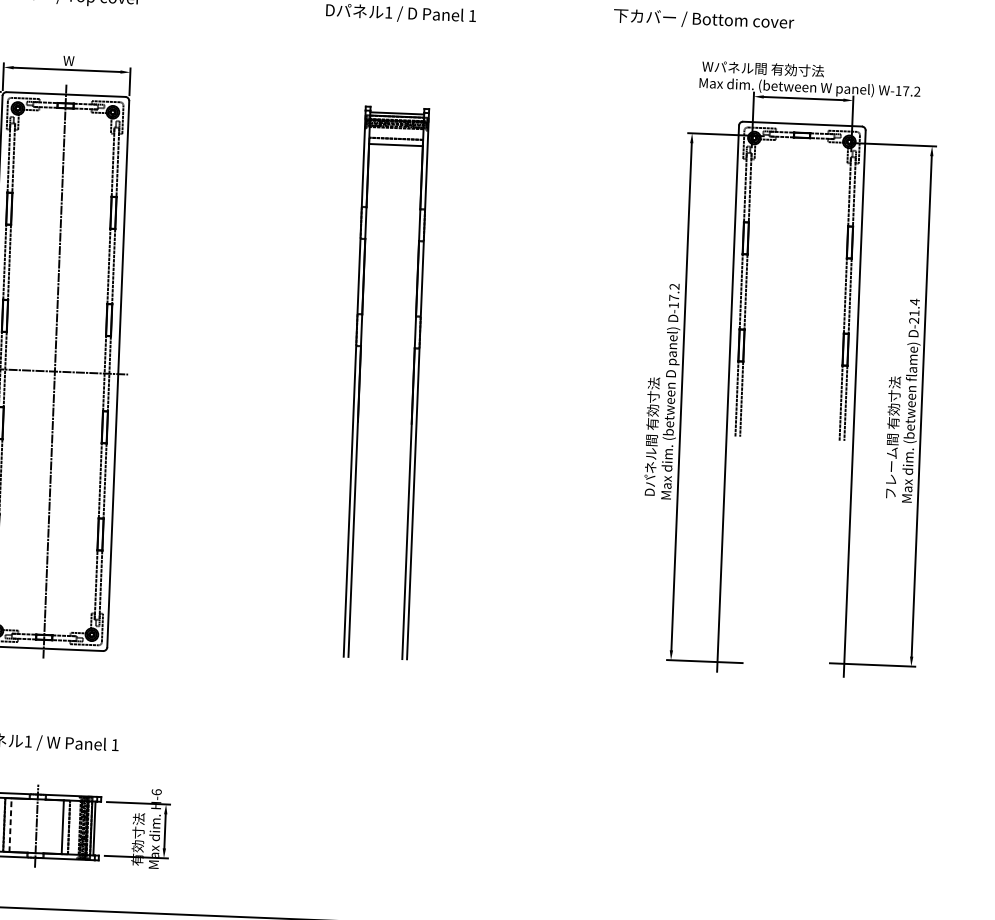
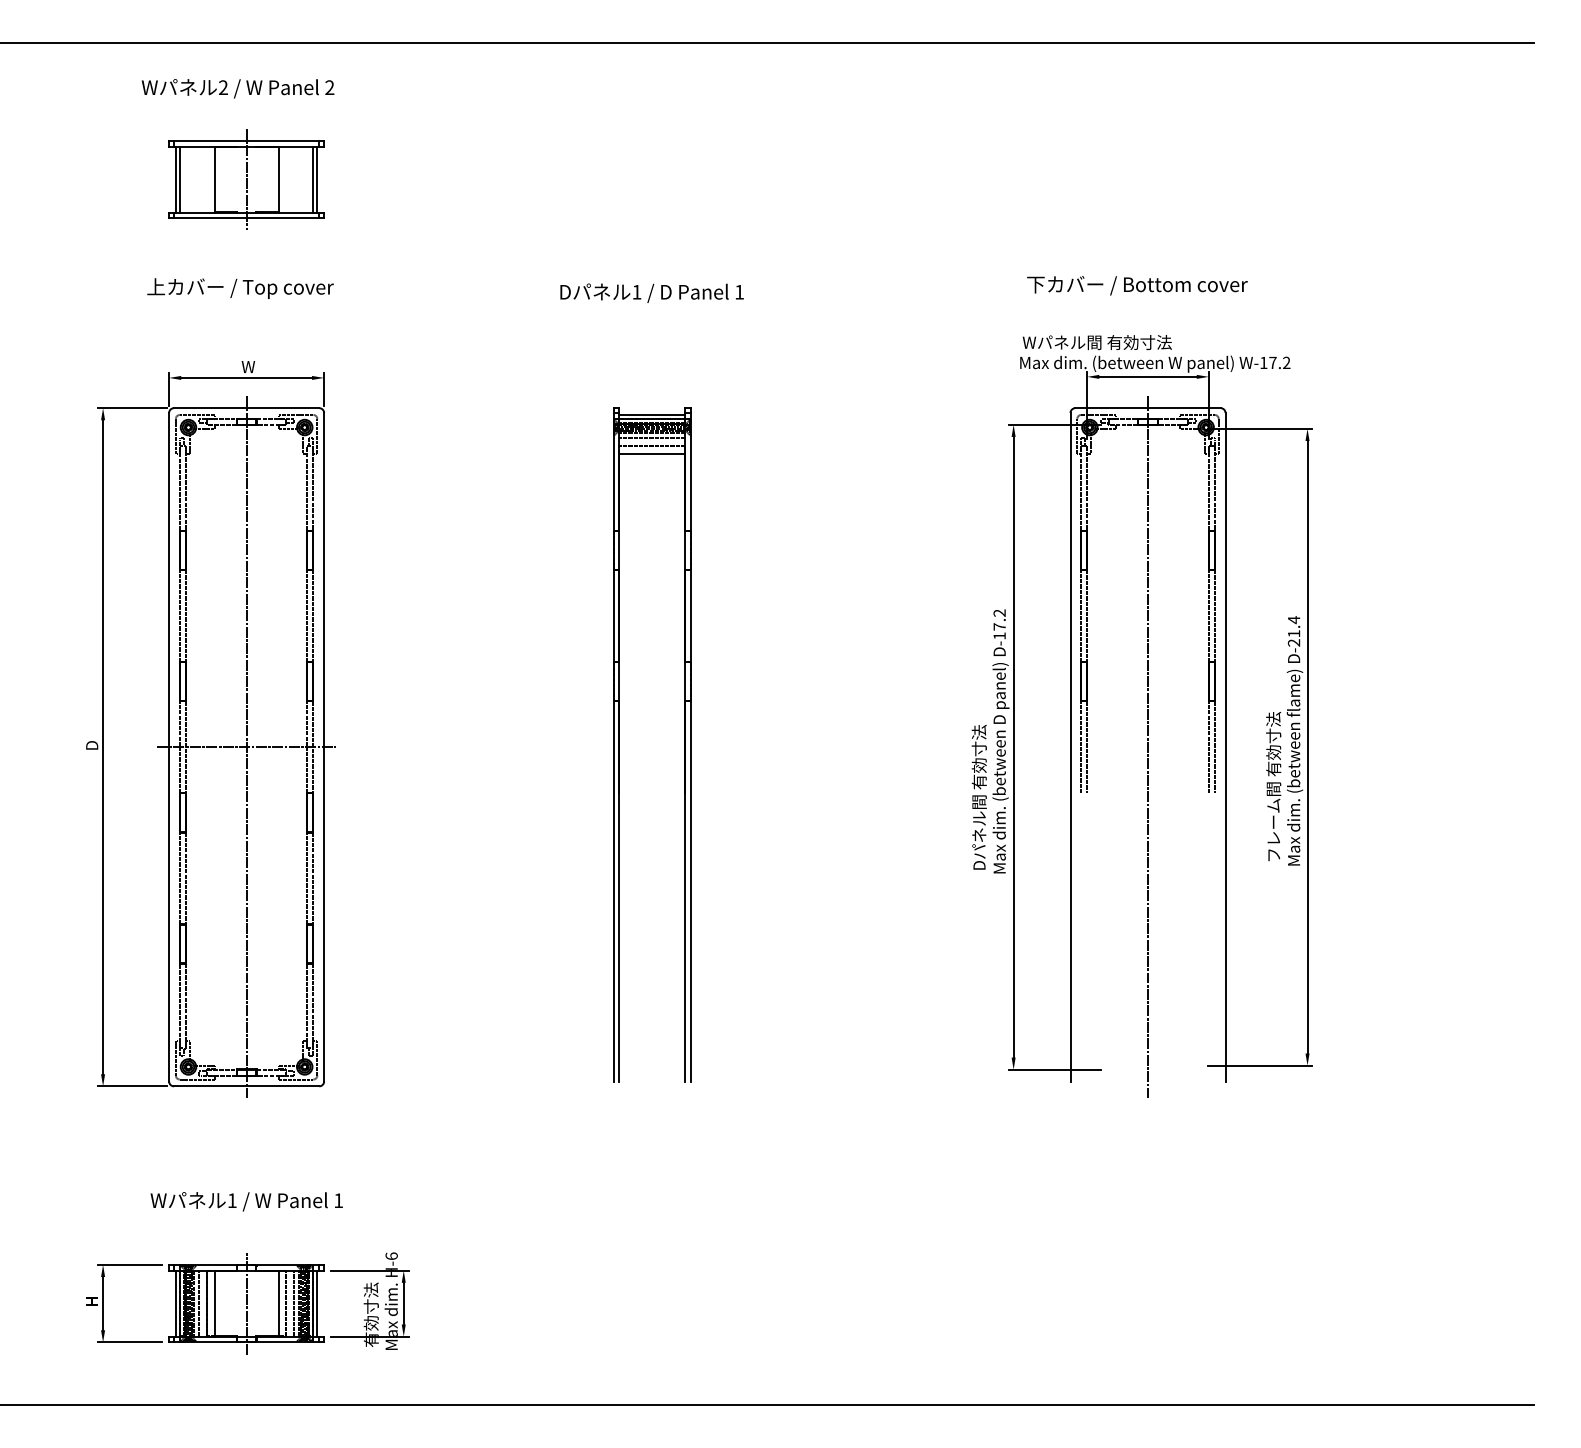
text: (704, 19) -> (1137, 285), moved
line: (396, 132) -> (652, 438), added
line: (791, 401) -> (1148, 747), added
line: (10, 825) -> (214, 1303), dashed -> solid
line: (75, 827) -> (294, 1303), added

